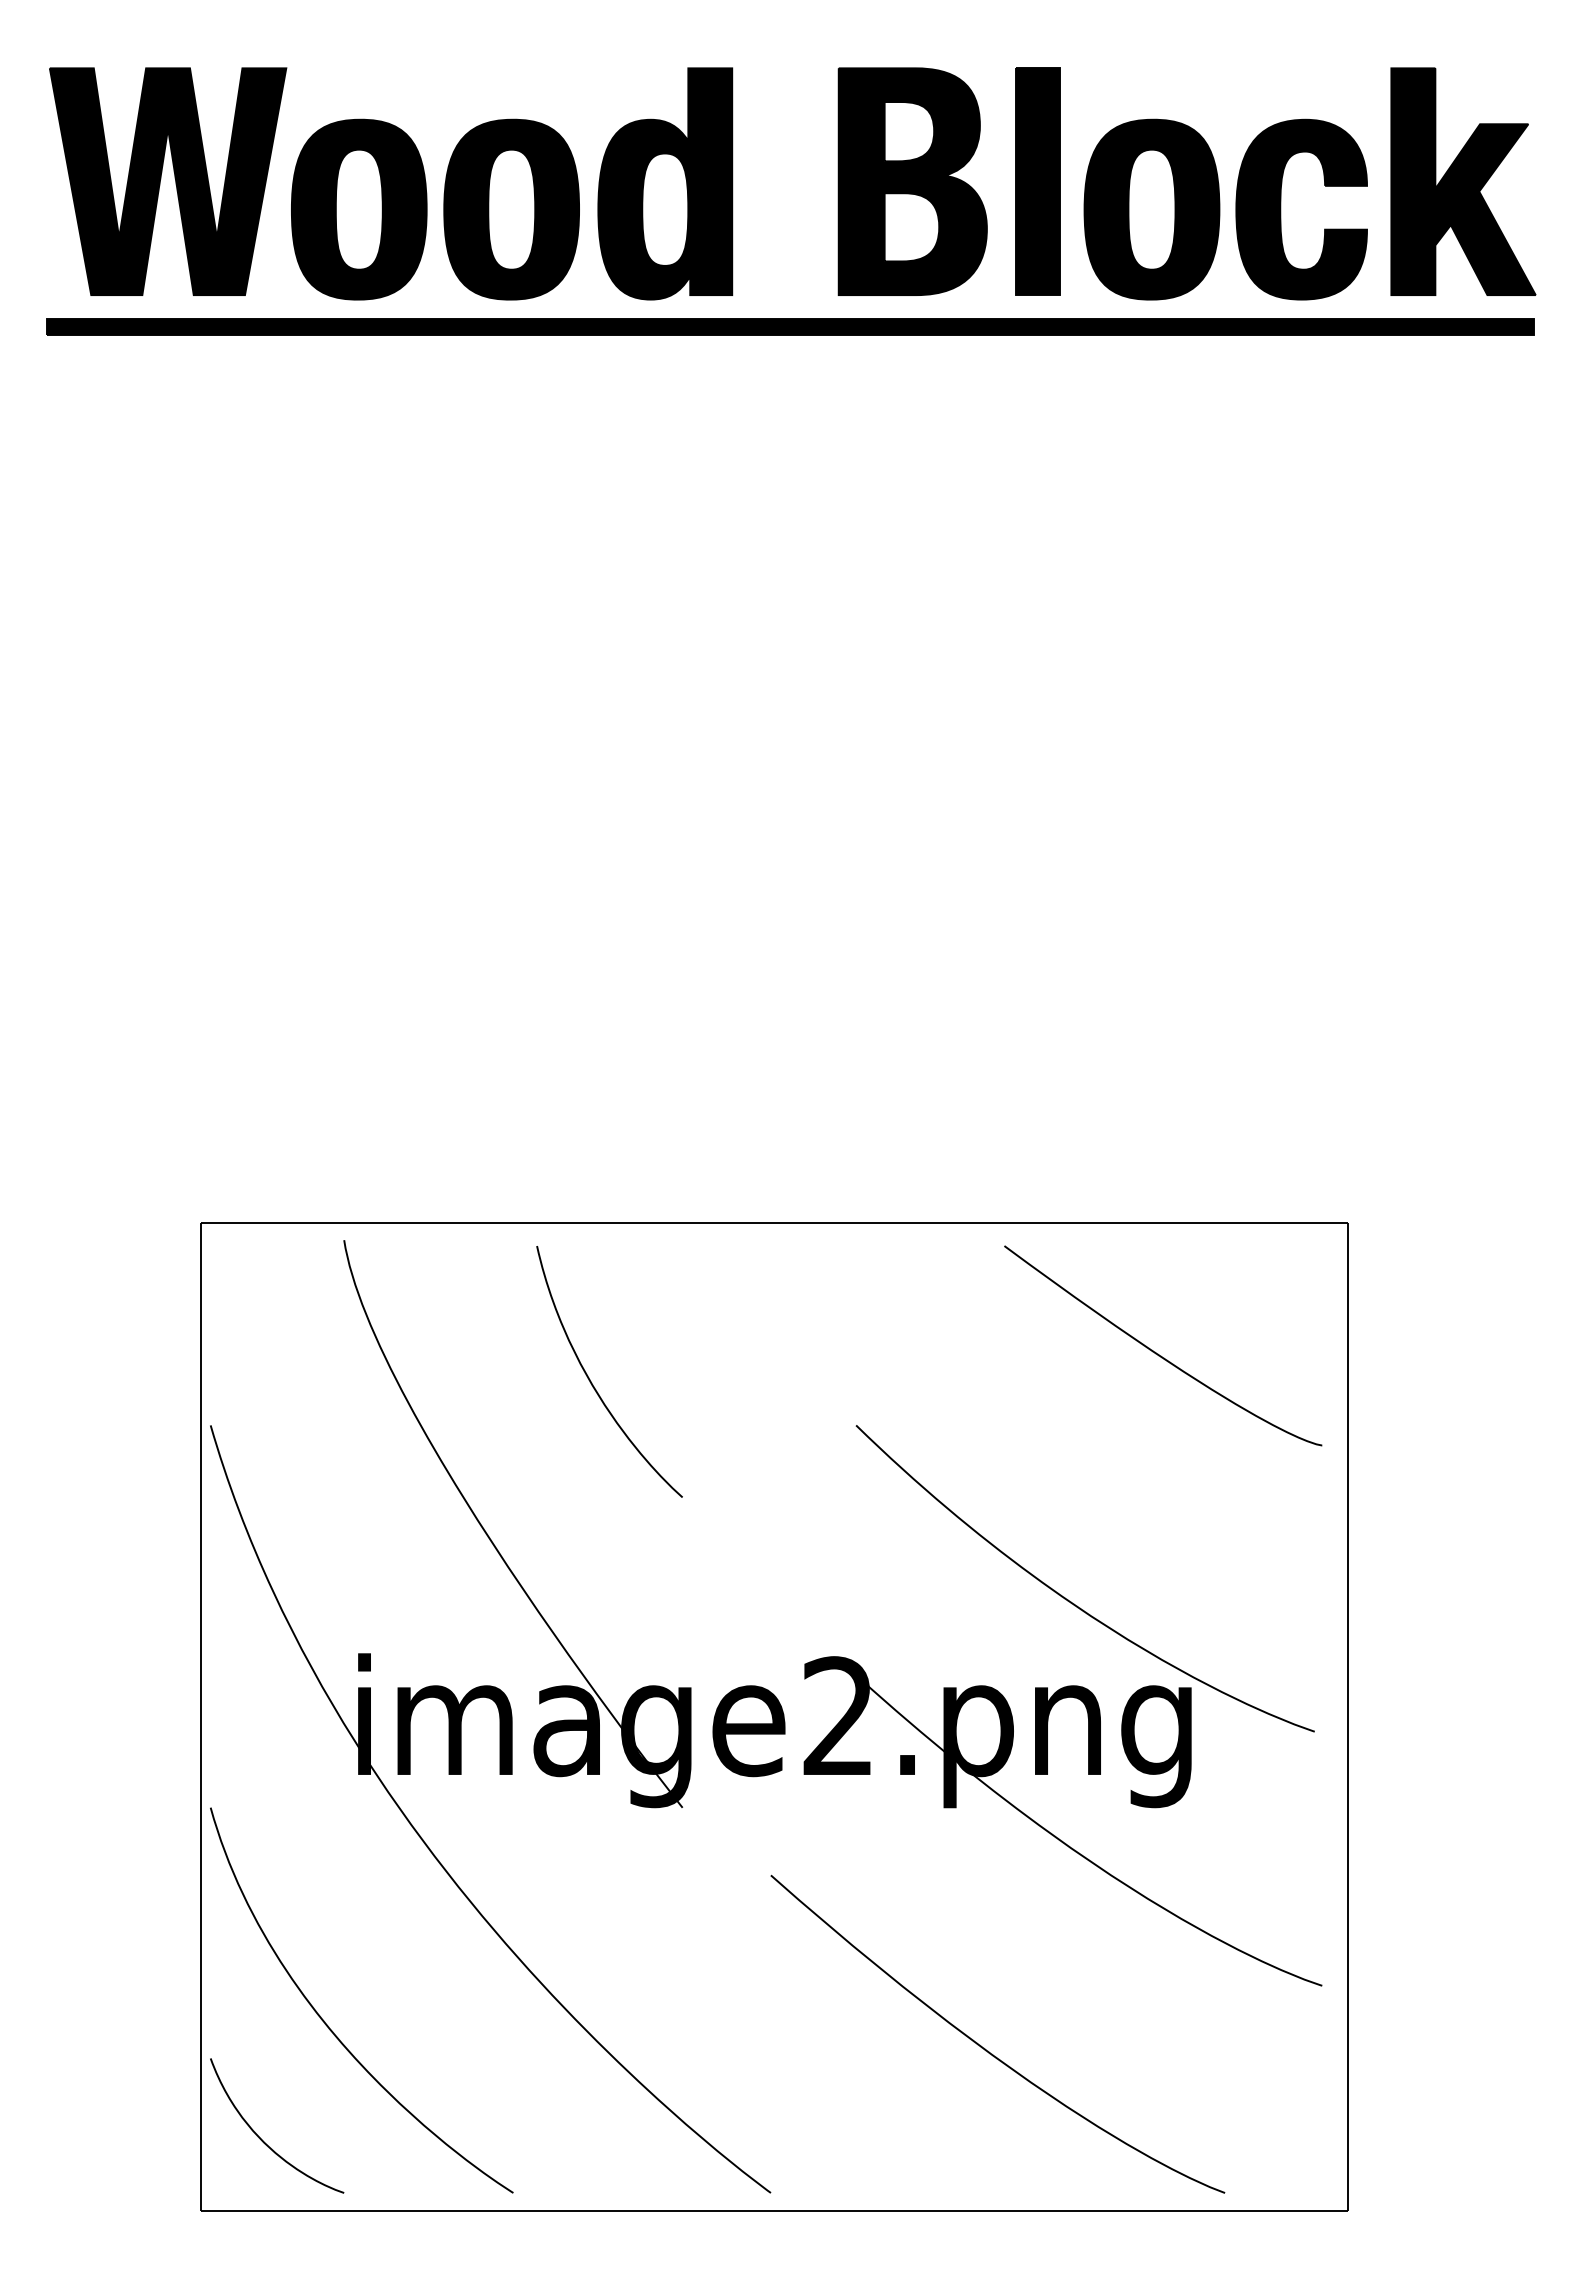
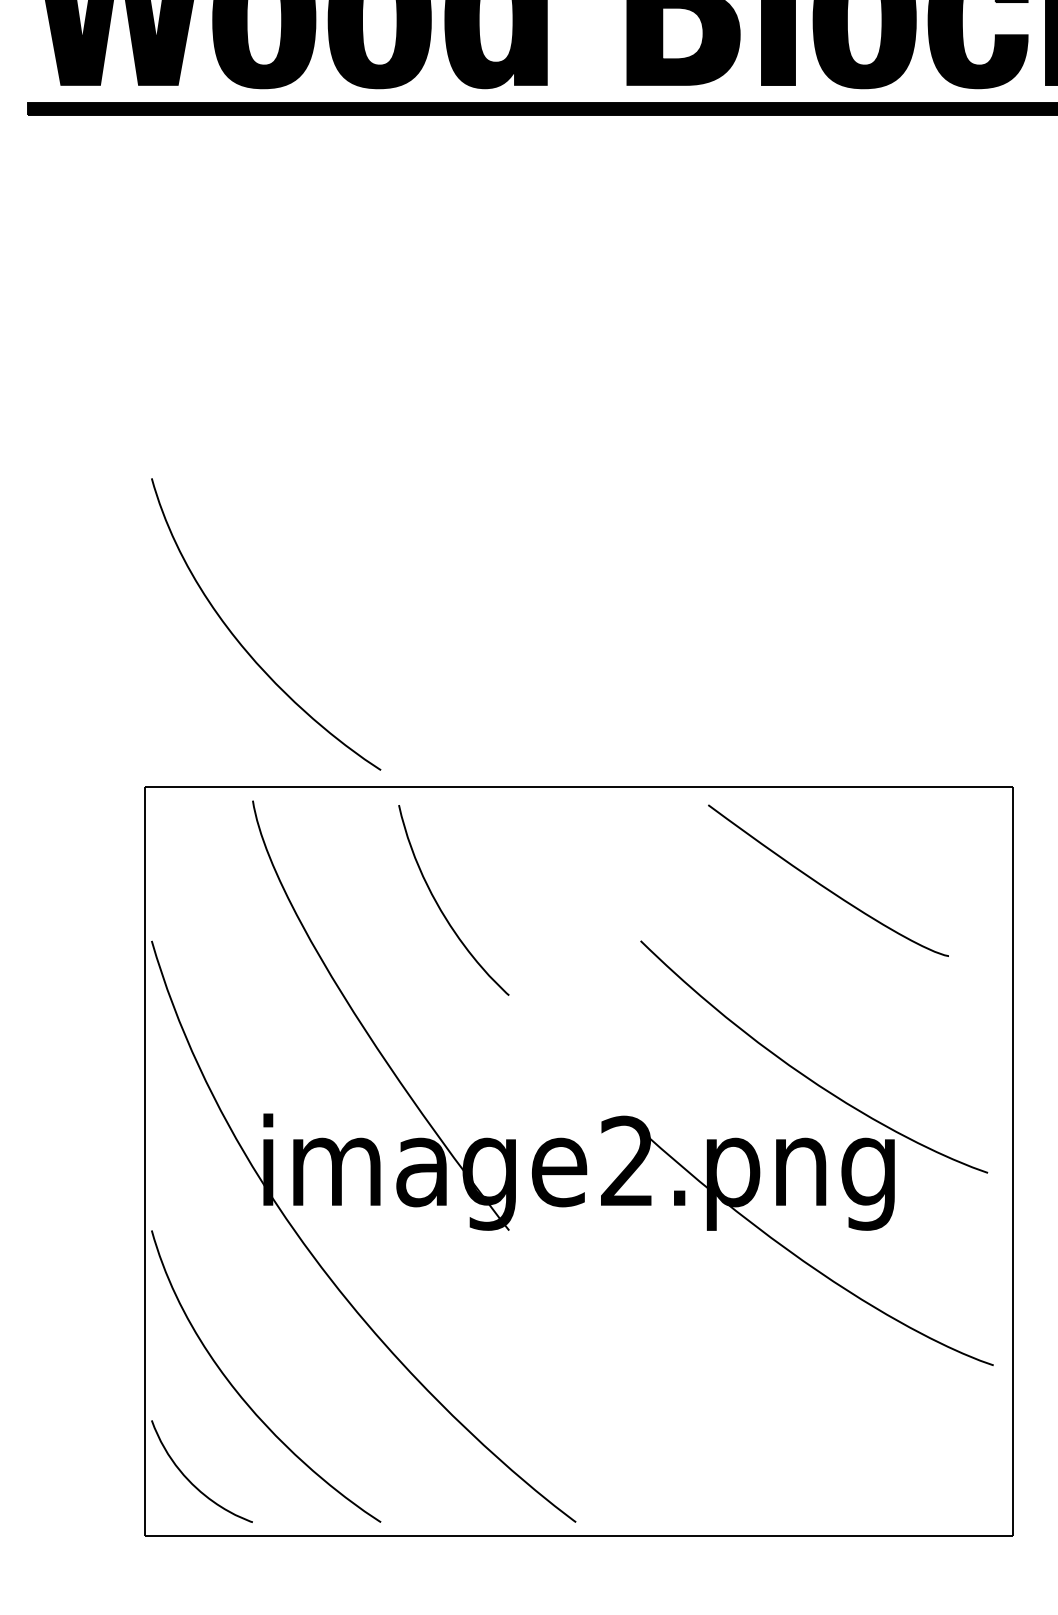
curve: (328, 1032) -> (241, 643), added
curve: (1158, 1353) -> (824, 886), moved
curve: (985, 2048) -> (738, 1412), removed

